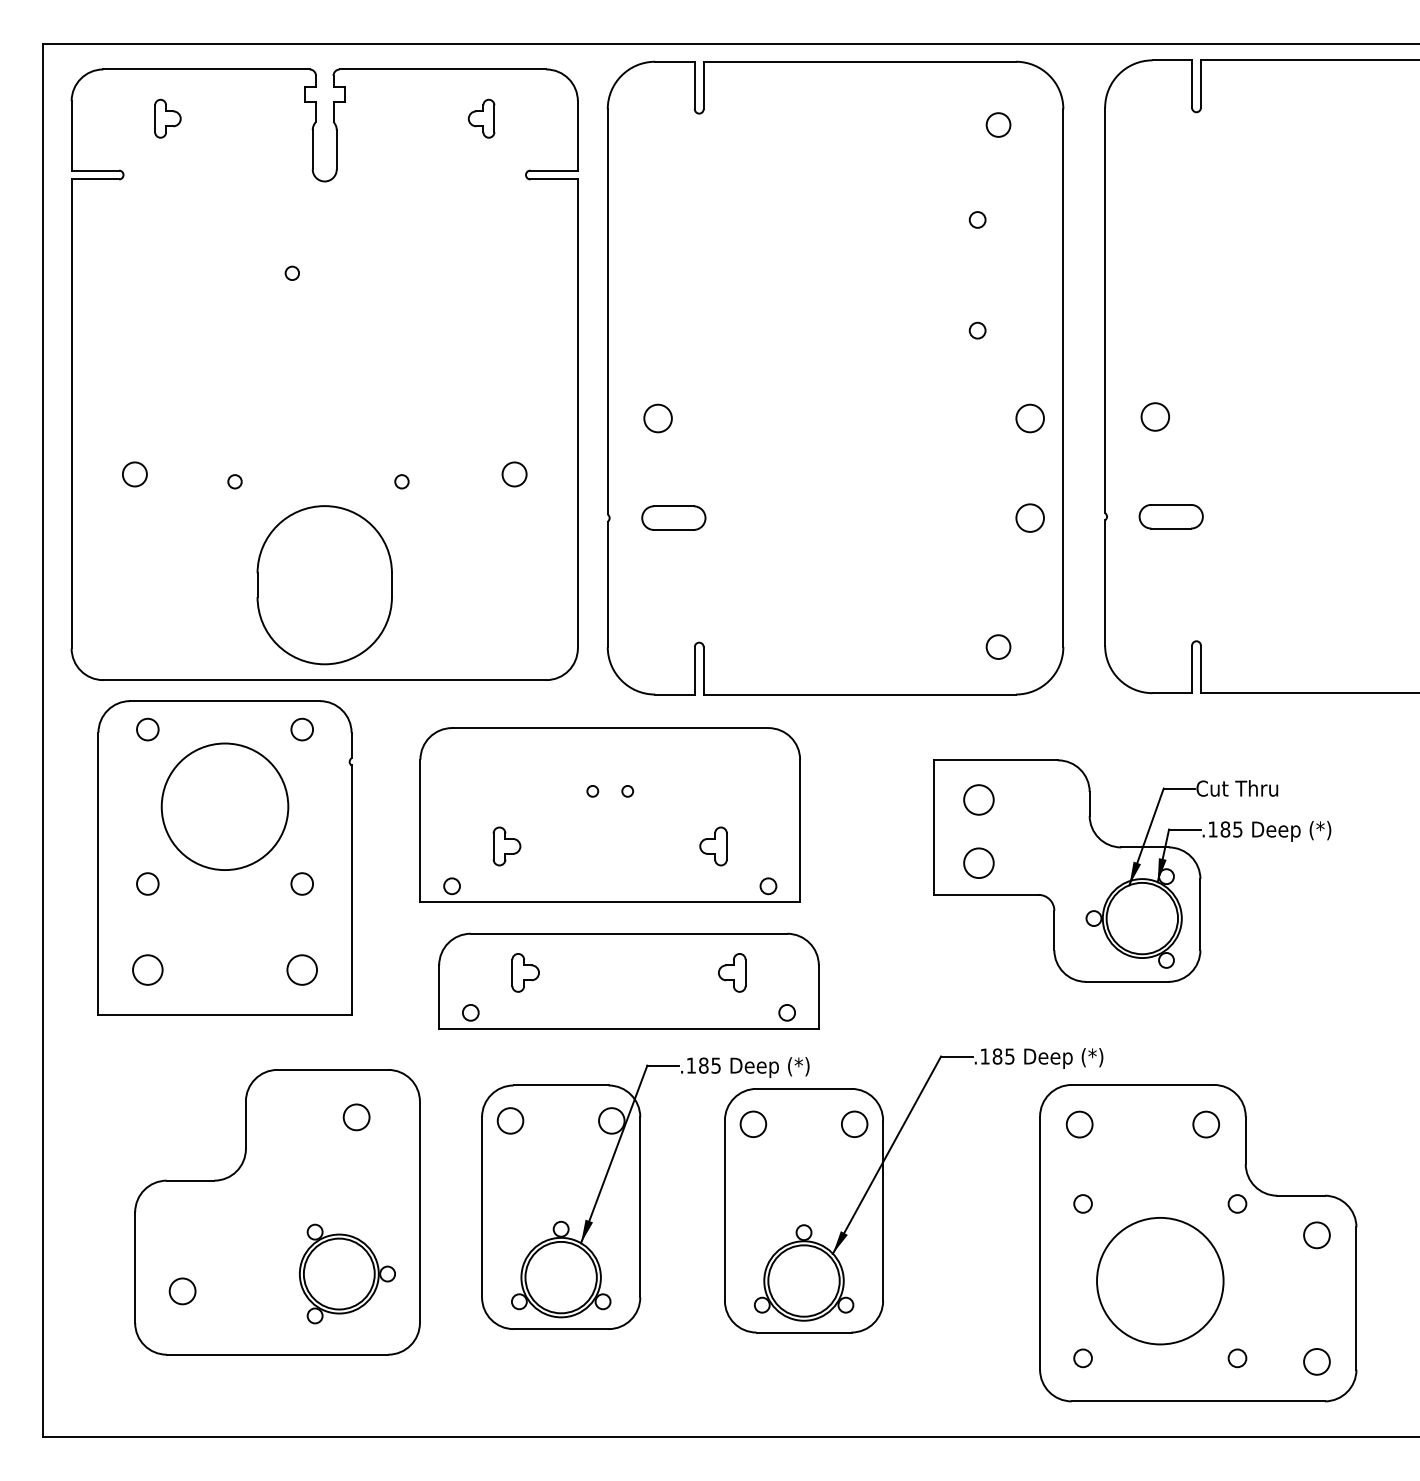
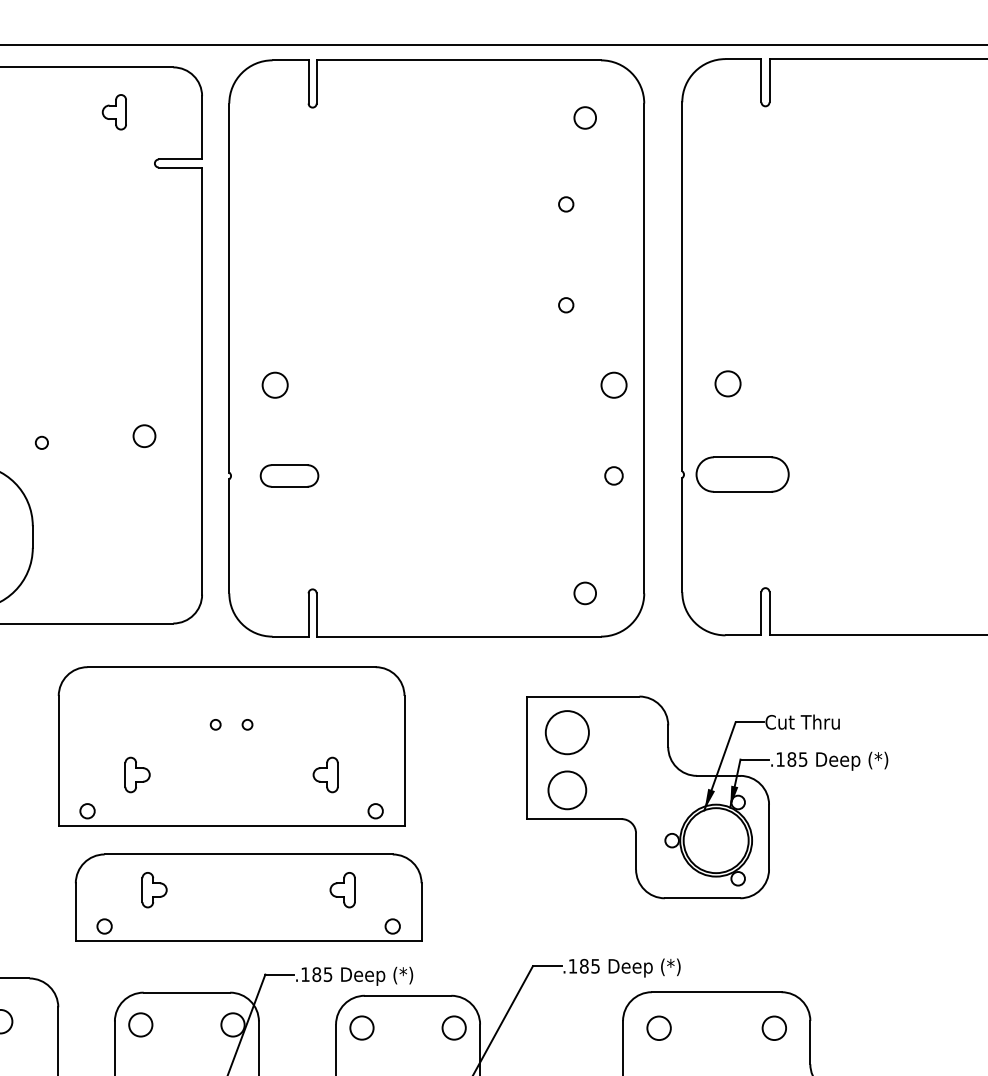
part: (1170, 516) -> (741, 474), size x1.6
circle: (1029, 517) -> (613, 475), size x0.7
circle: (978, 799) -> (566, 732), size x1.6
circle: (978, 862) -> (566, 789), size x1.4

